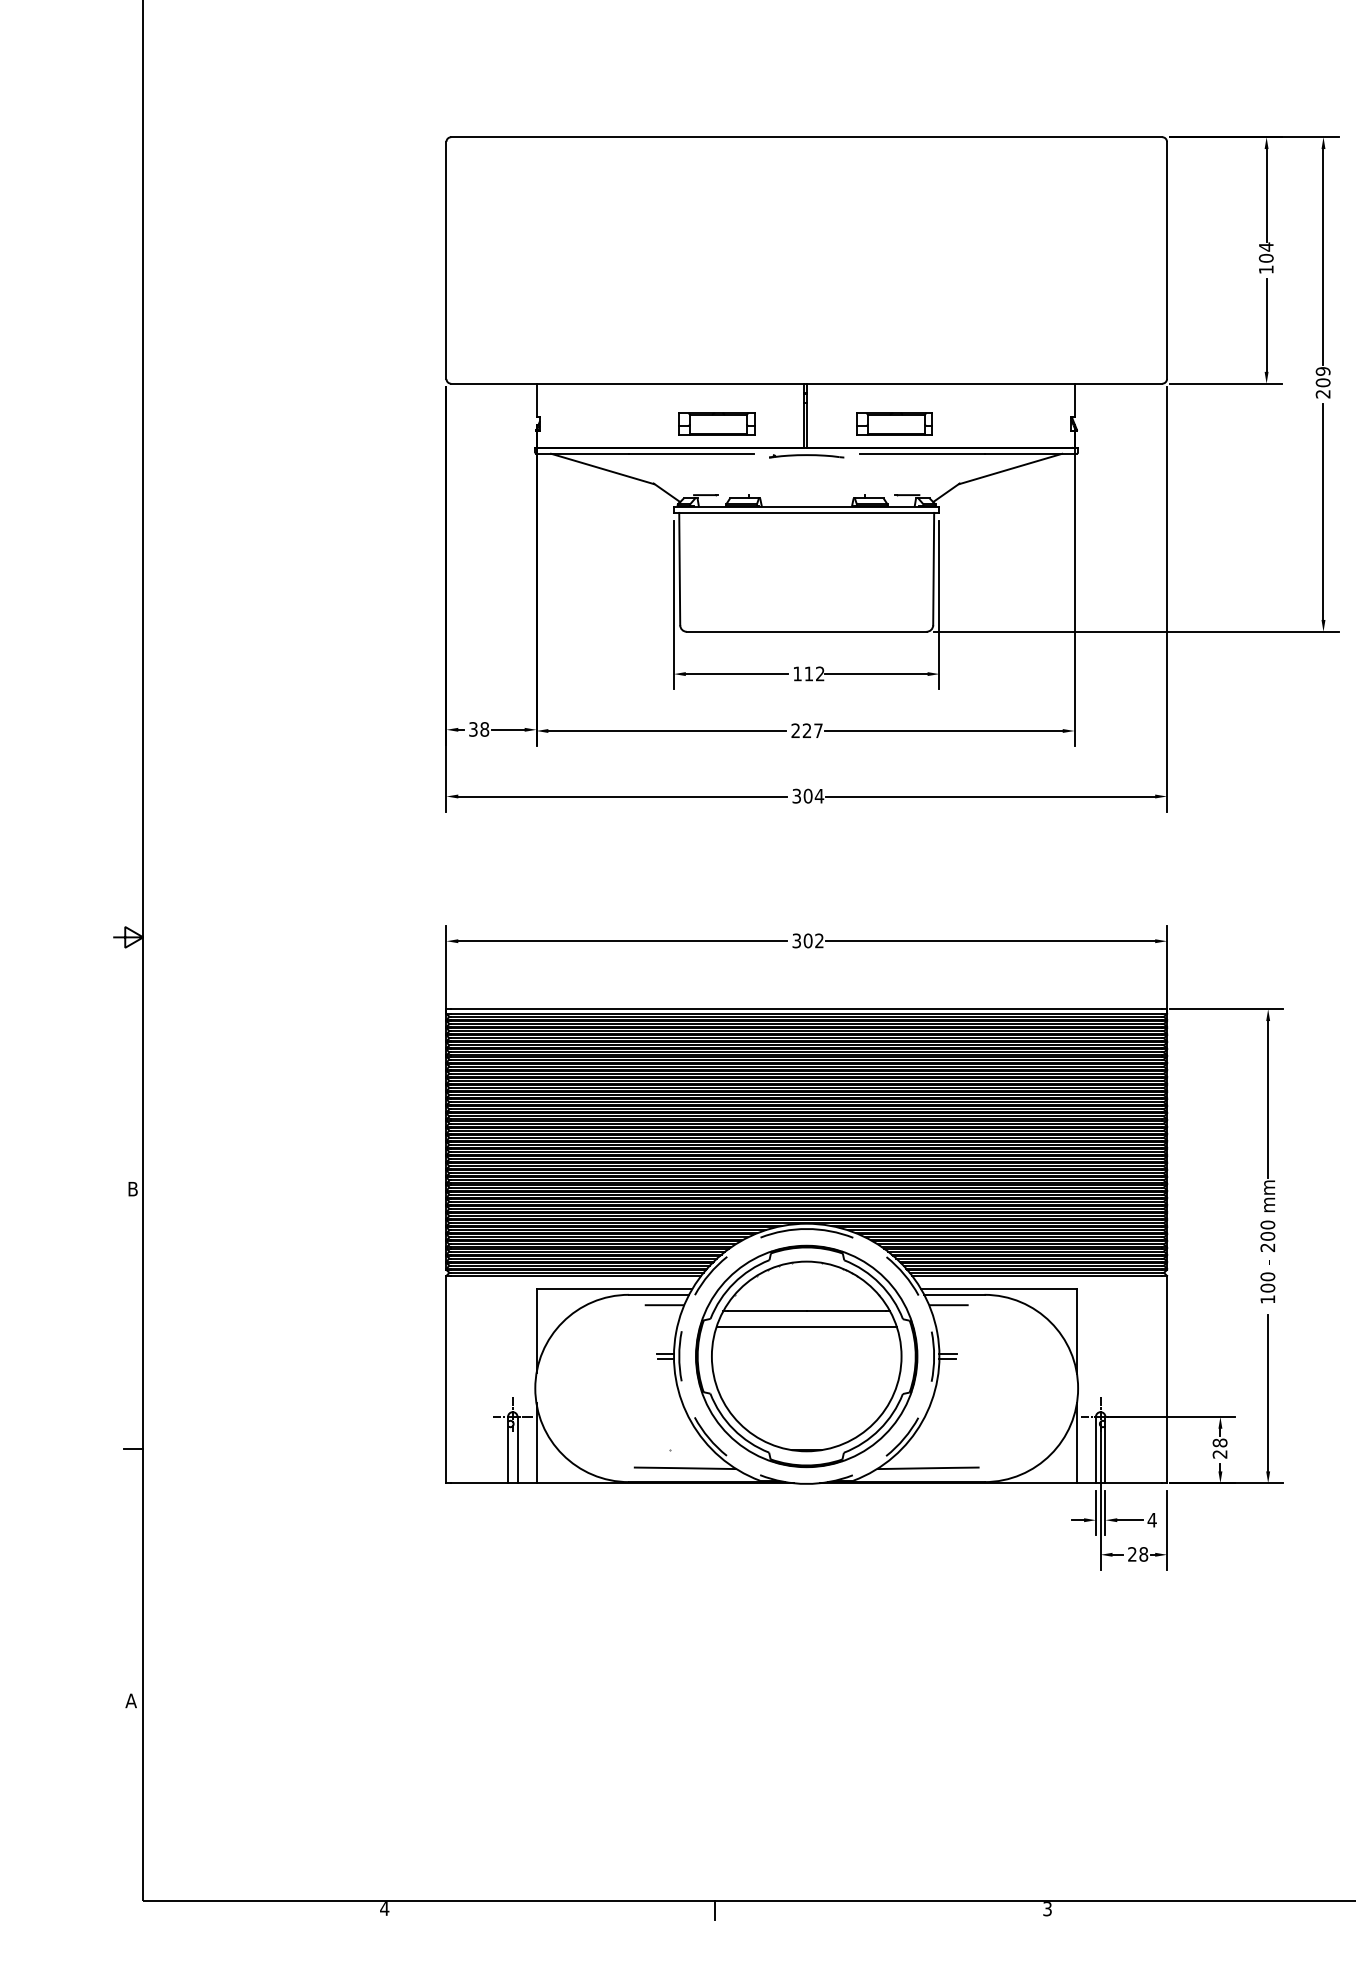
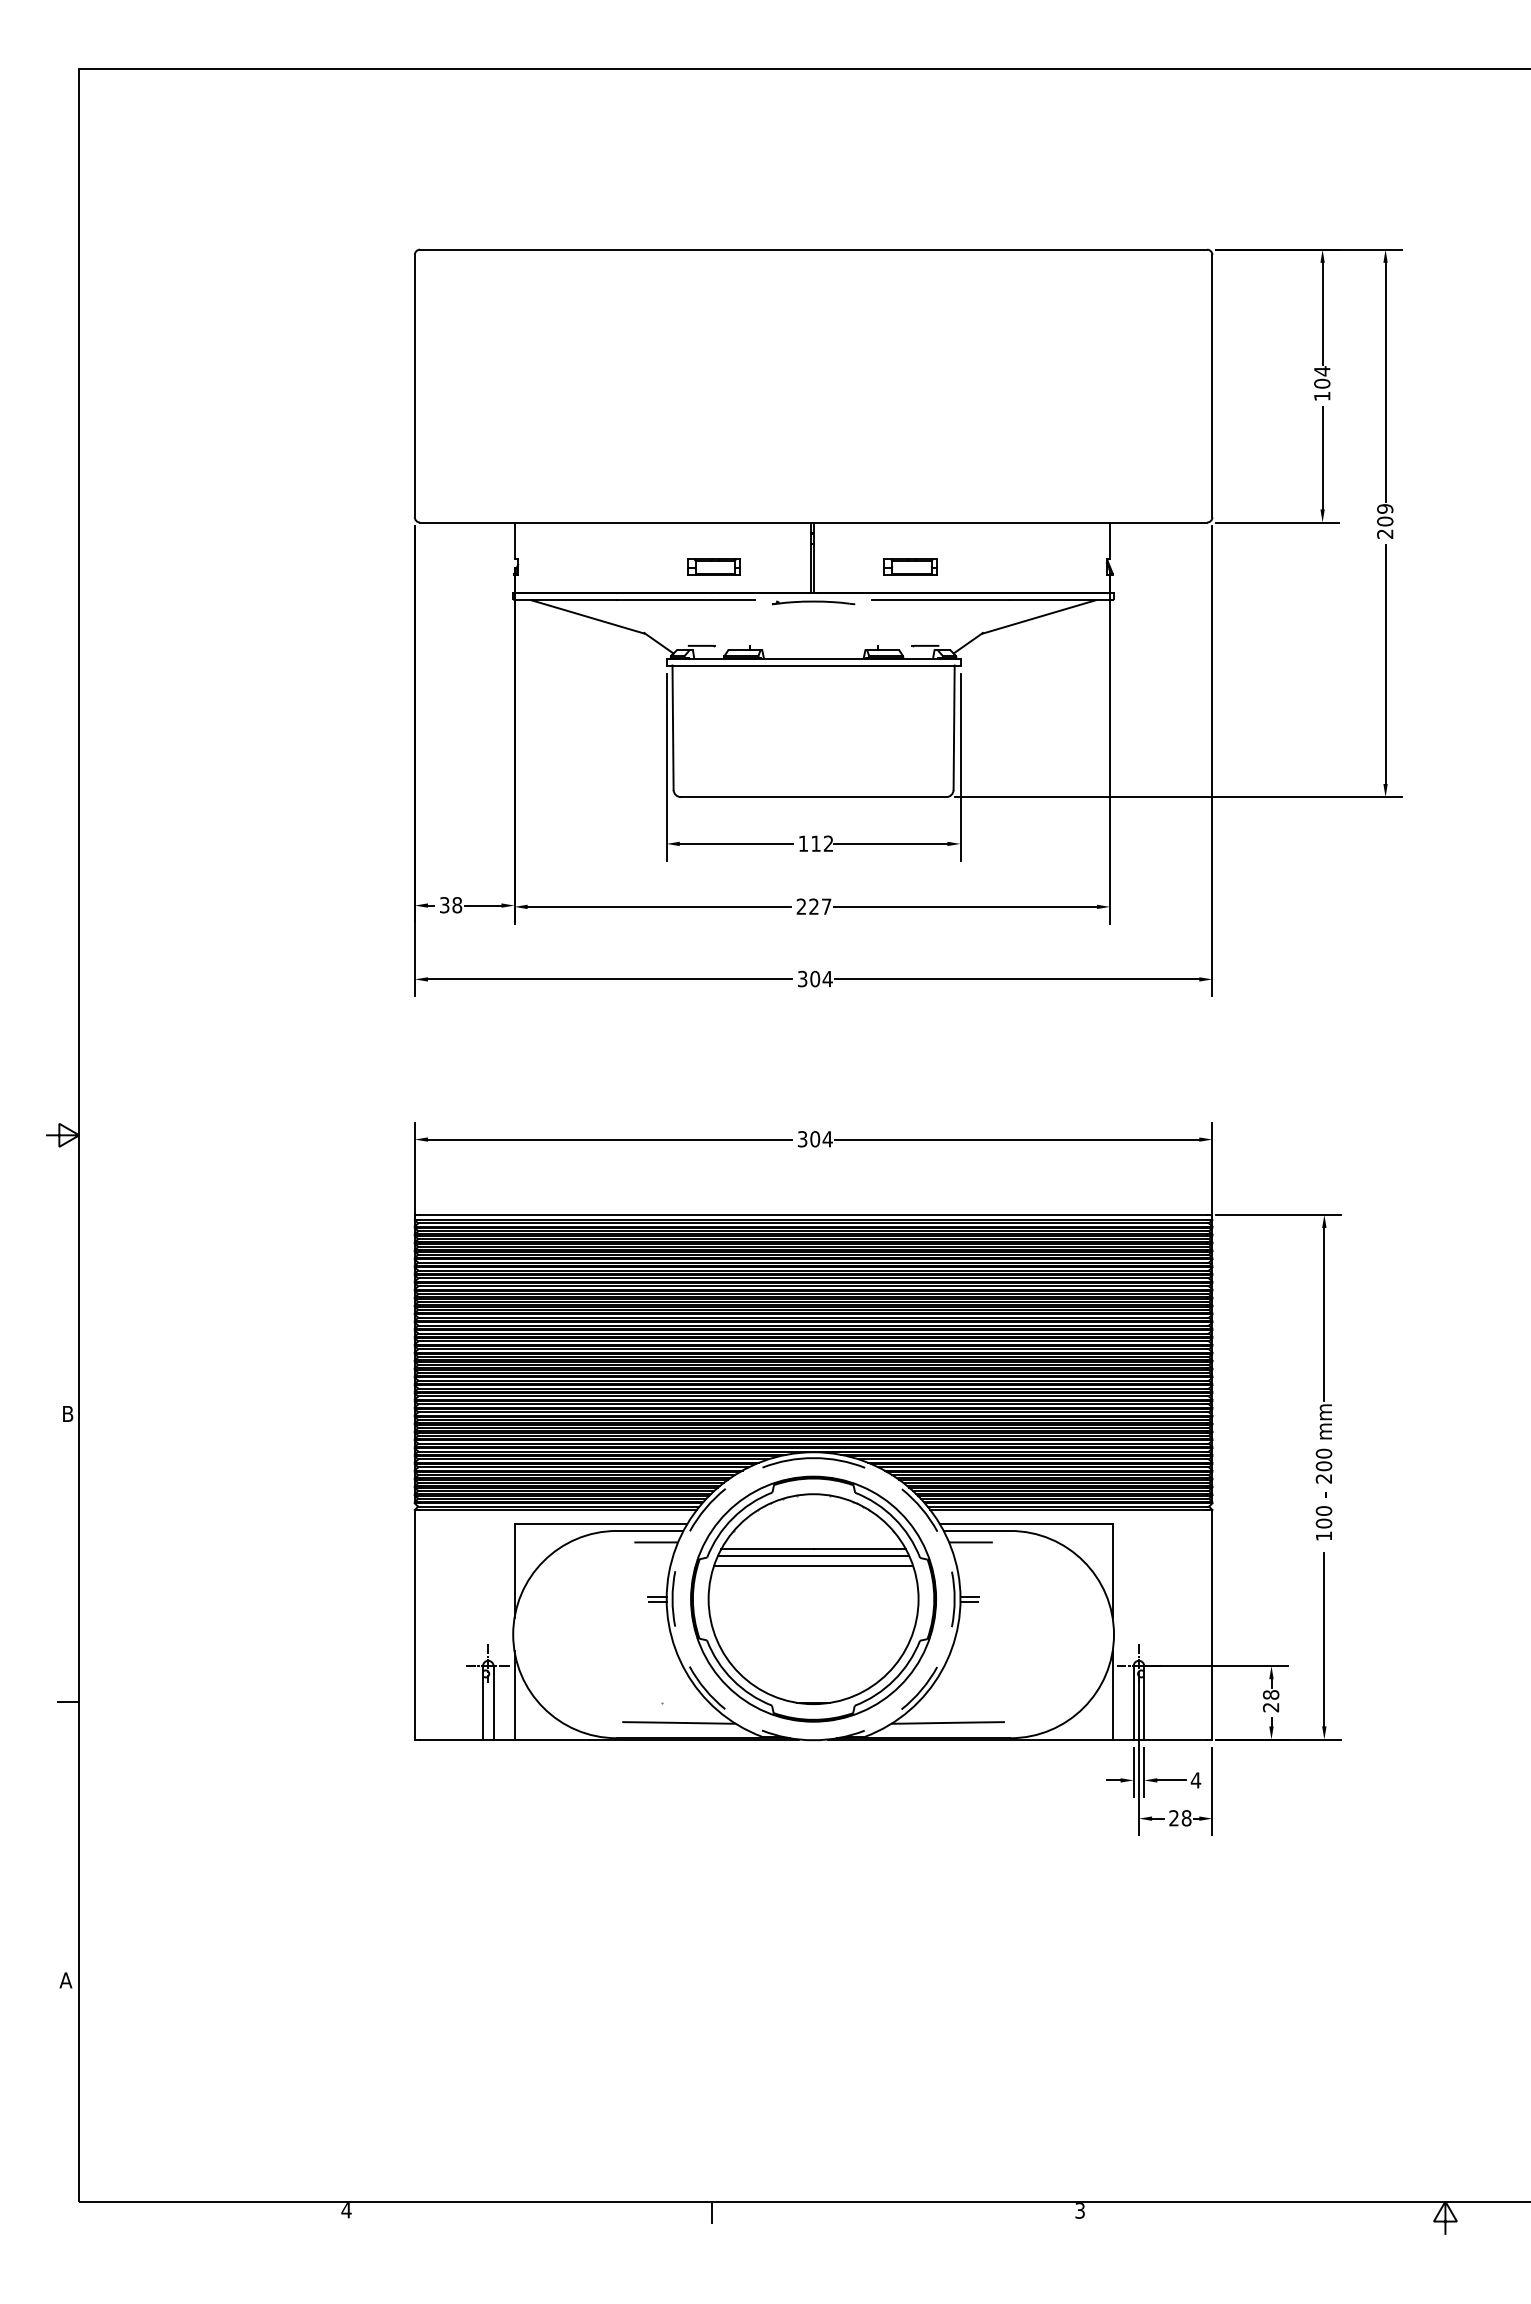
part: (716, 423) -> (713, 566), size x0.62
part: (894, 423) -> (910, 566), size x0.62
text: (819, 941) -> (827, 1139), 302 -> 304
line: (806, 1317) -> (813, 1555), added

